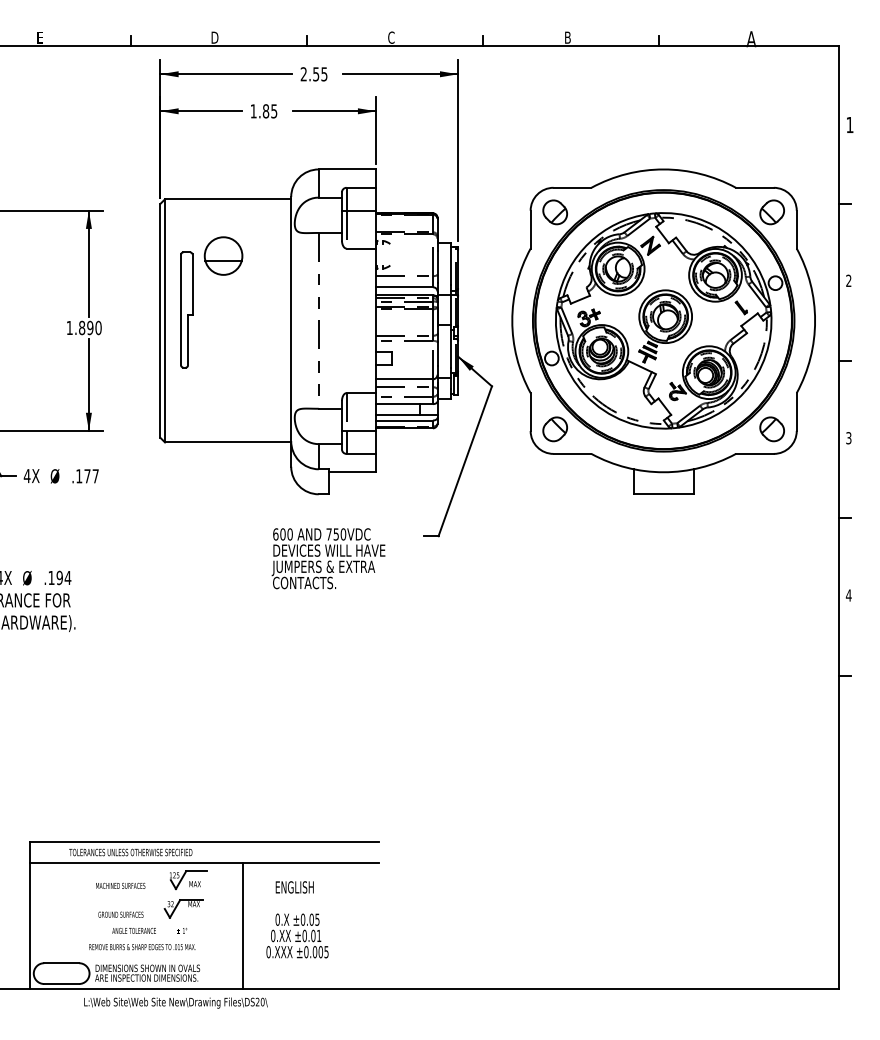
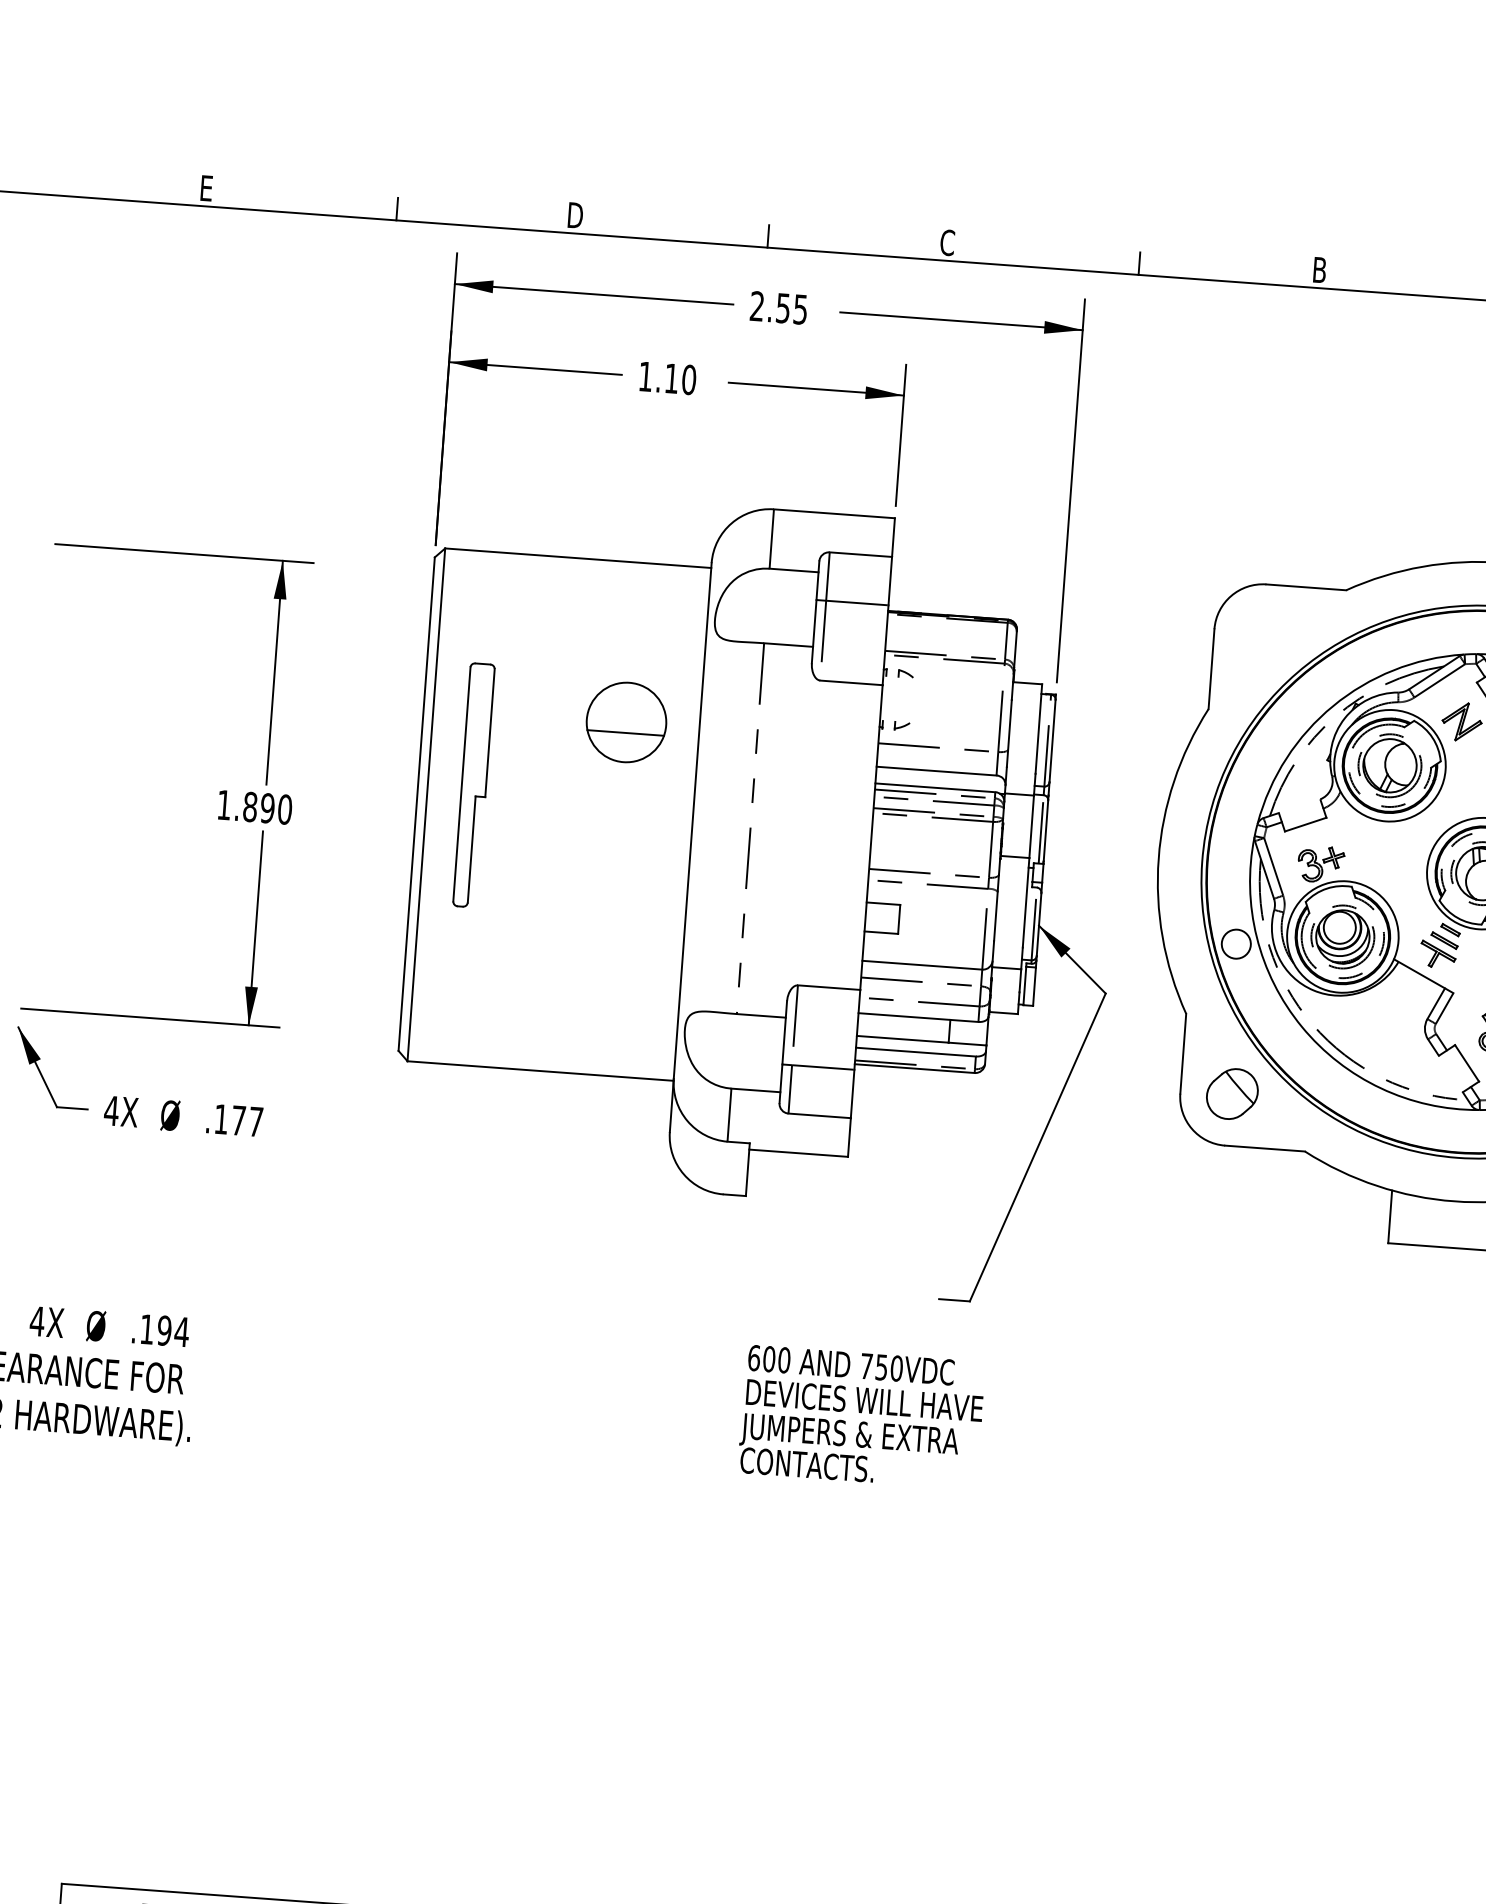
text: (269, 111) -> (679, 379), 1.85 -> 1.10
part: (554, 212) -> (1264, 636), removed
part: (223, 255) -> (626, 721), moved
text: (328, 558) -> (861, 1416), moved

